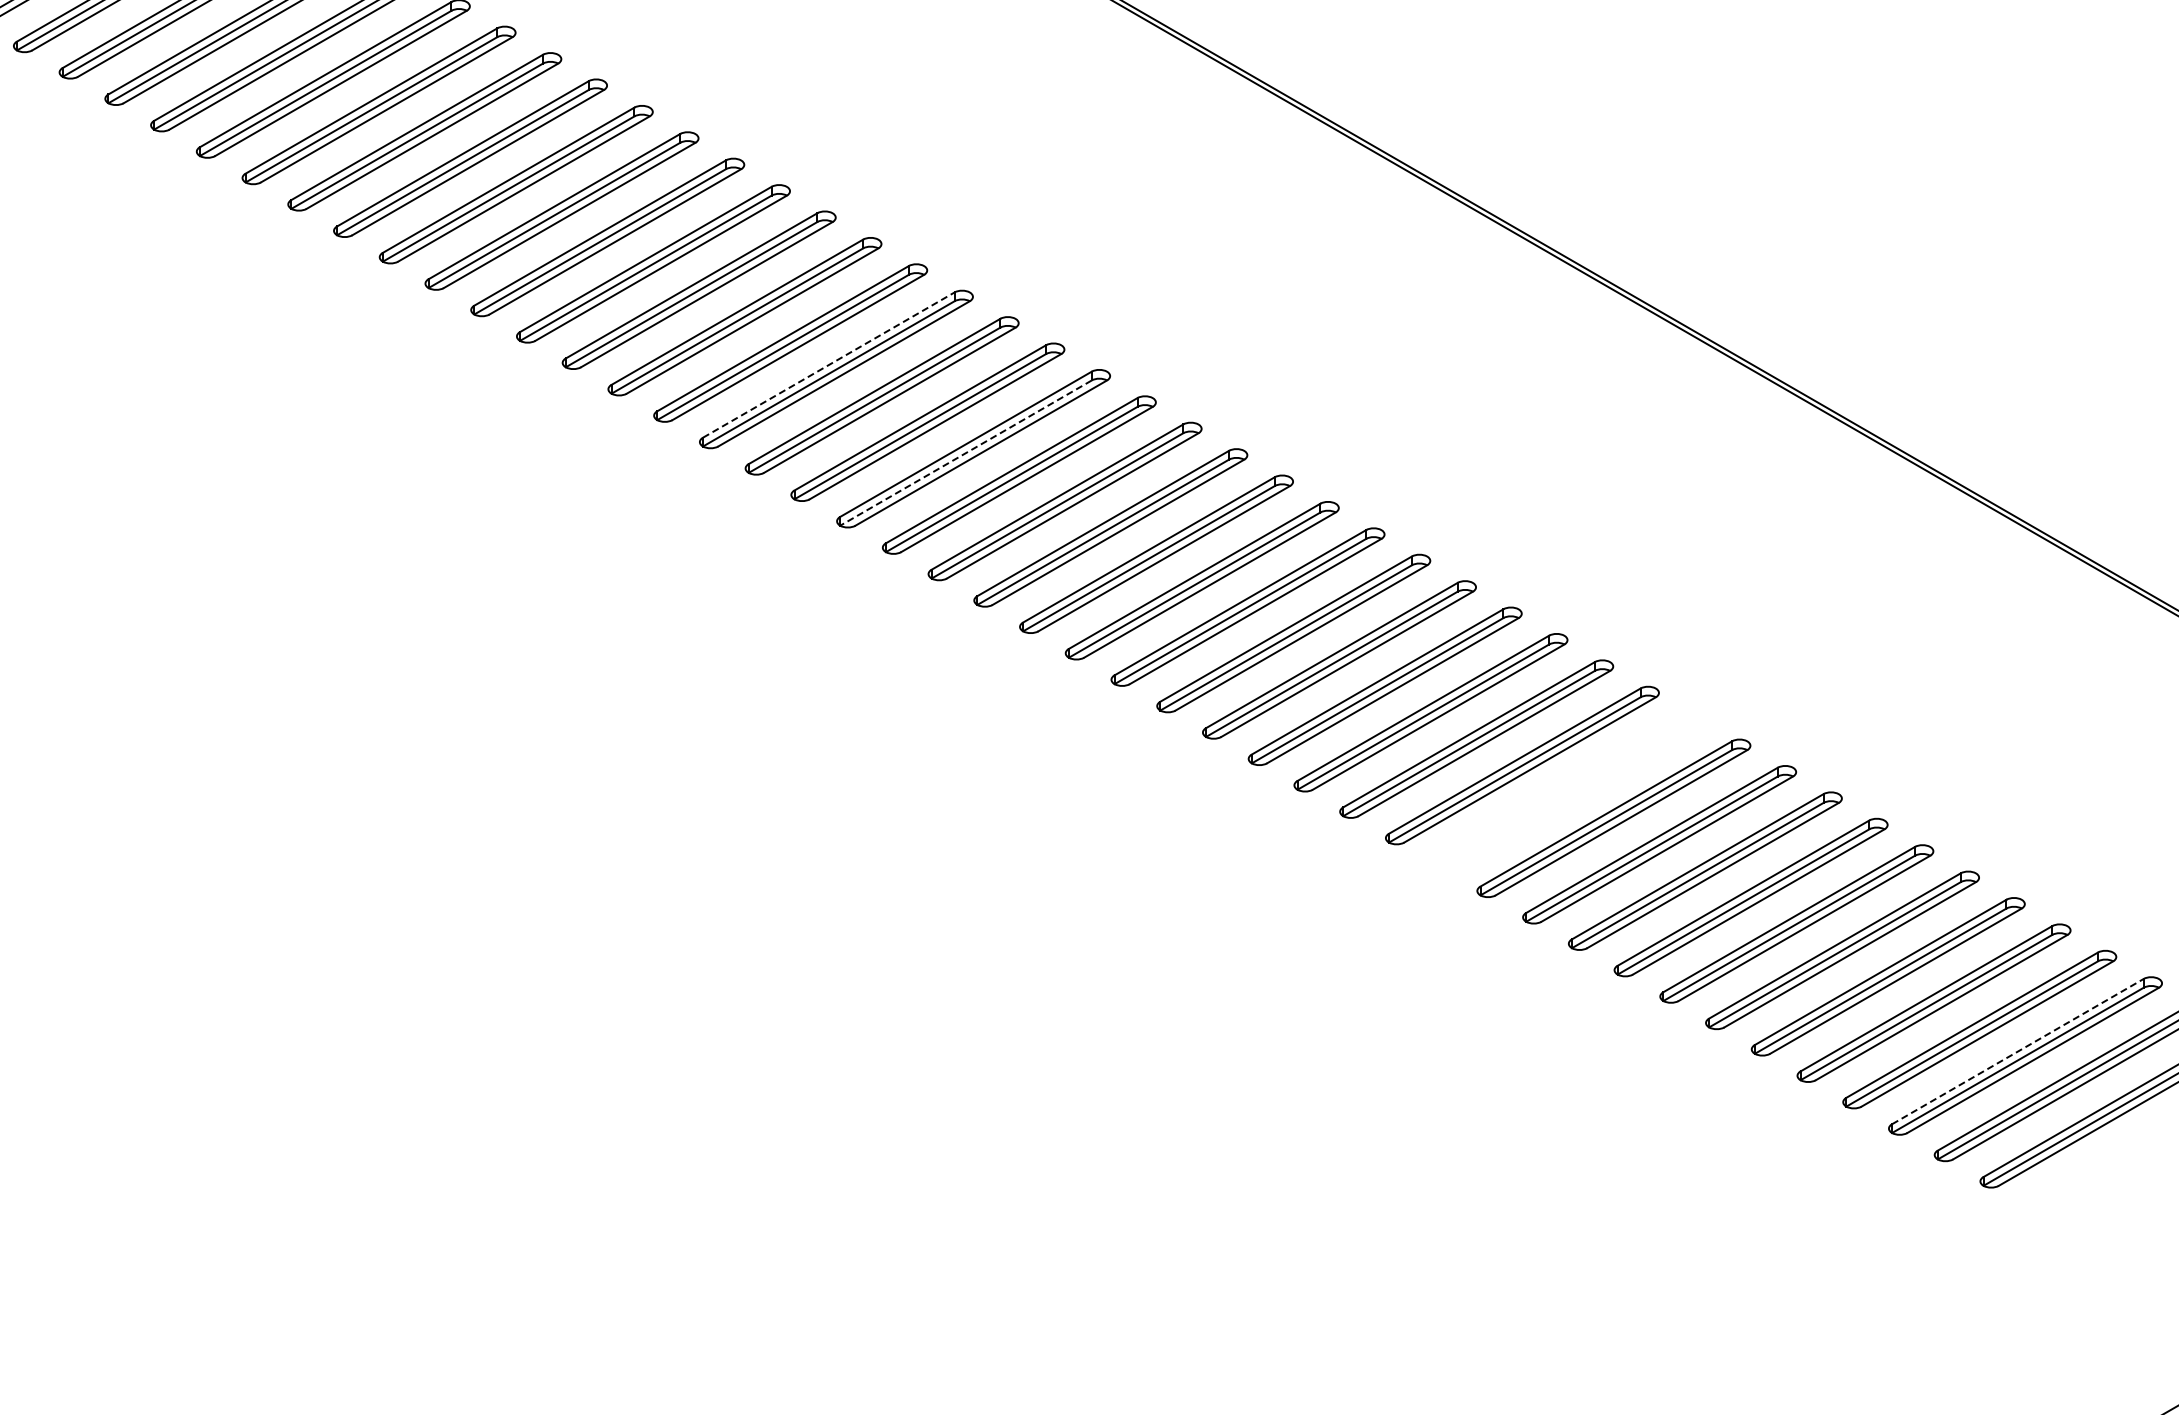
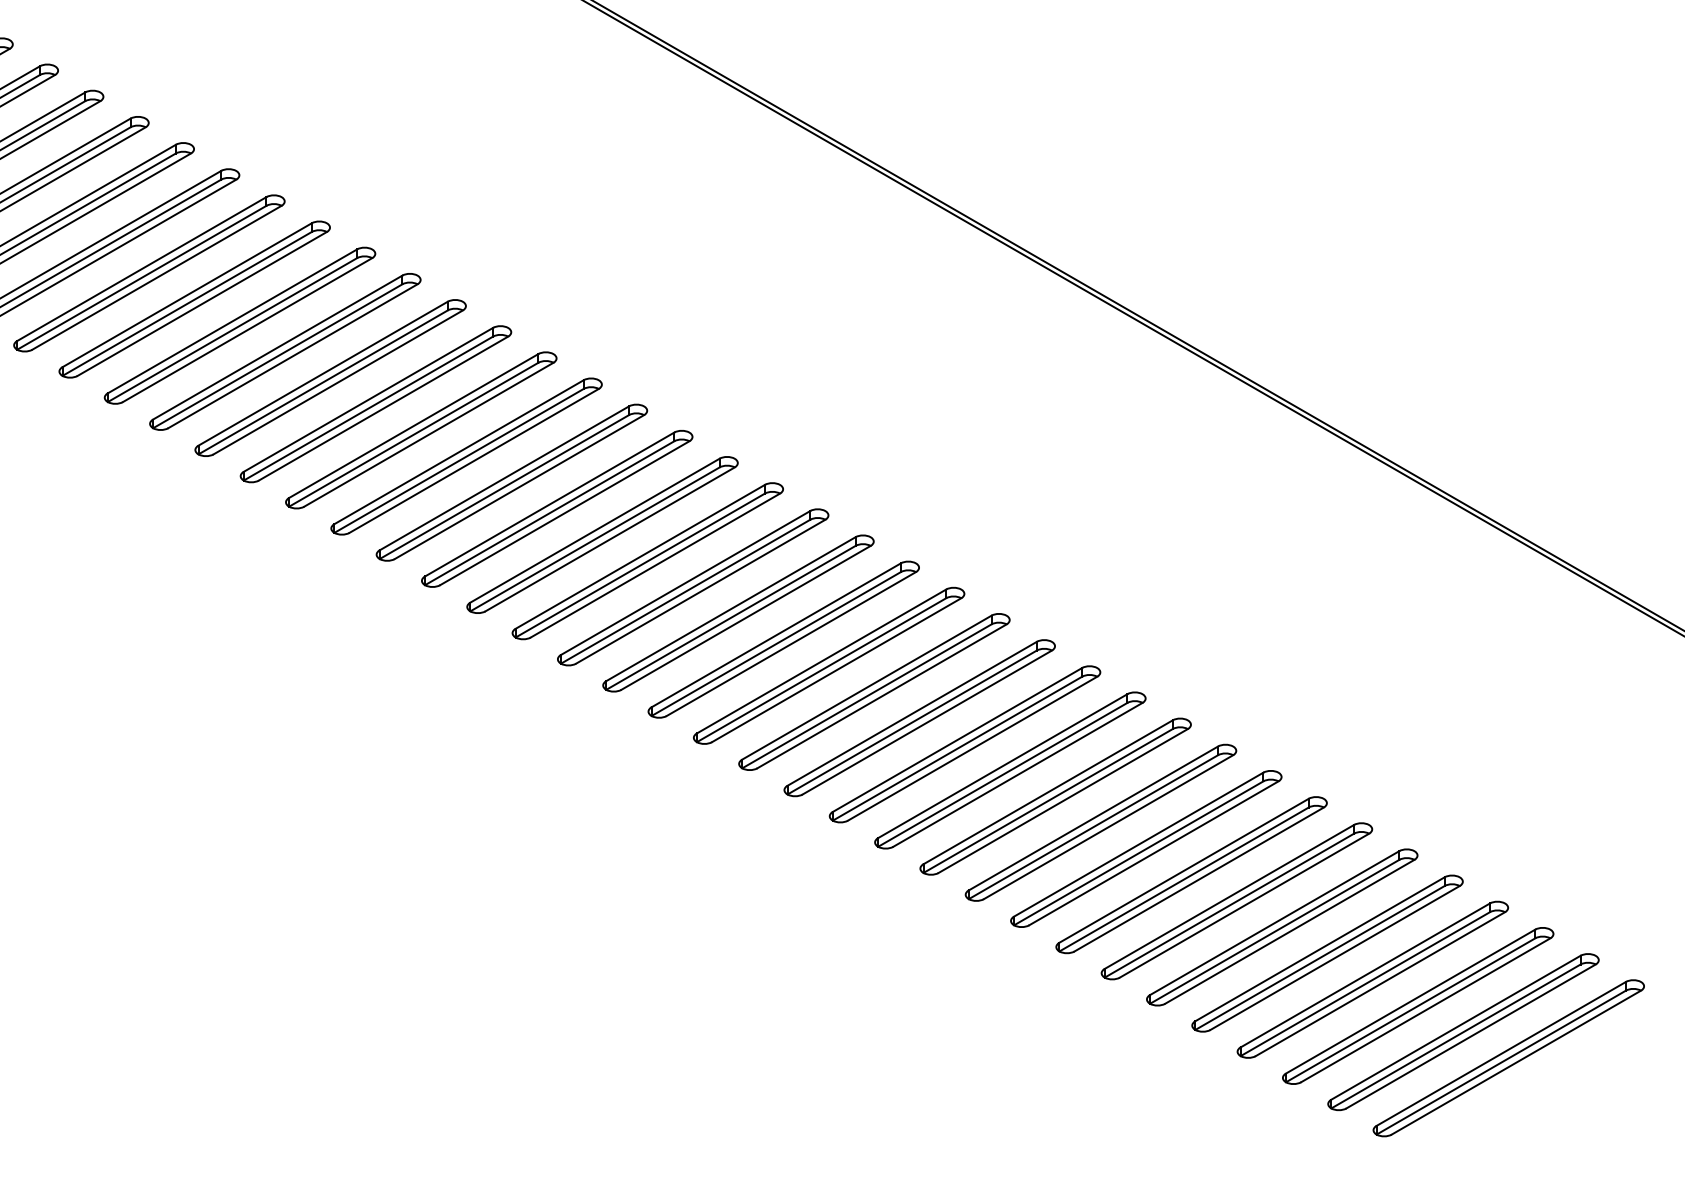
line: (829, 364) -> (233, 320), dashed -> solid
line: (965, 453) -> (367, 408), dashed -> solid
part: (1567, 791) -> (964, 743), added
line: (2018, 1051) -> (1411, 1001), dashed -> solid

